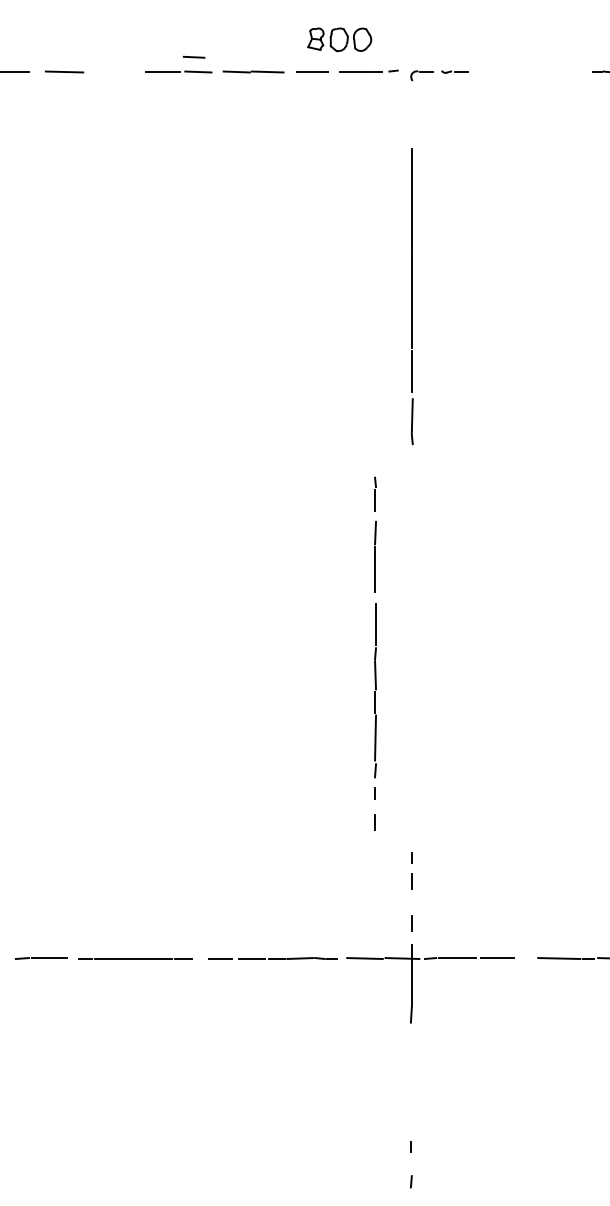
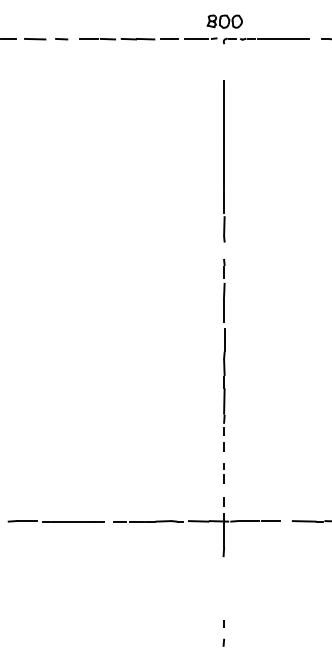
part: (339, 39) -> (224, 21), moved
line: (193, 57) -> (61, 39), moved
line: (519, 70) -> (282, 38), added
line: (375, 653) -> (224, 355), moved

